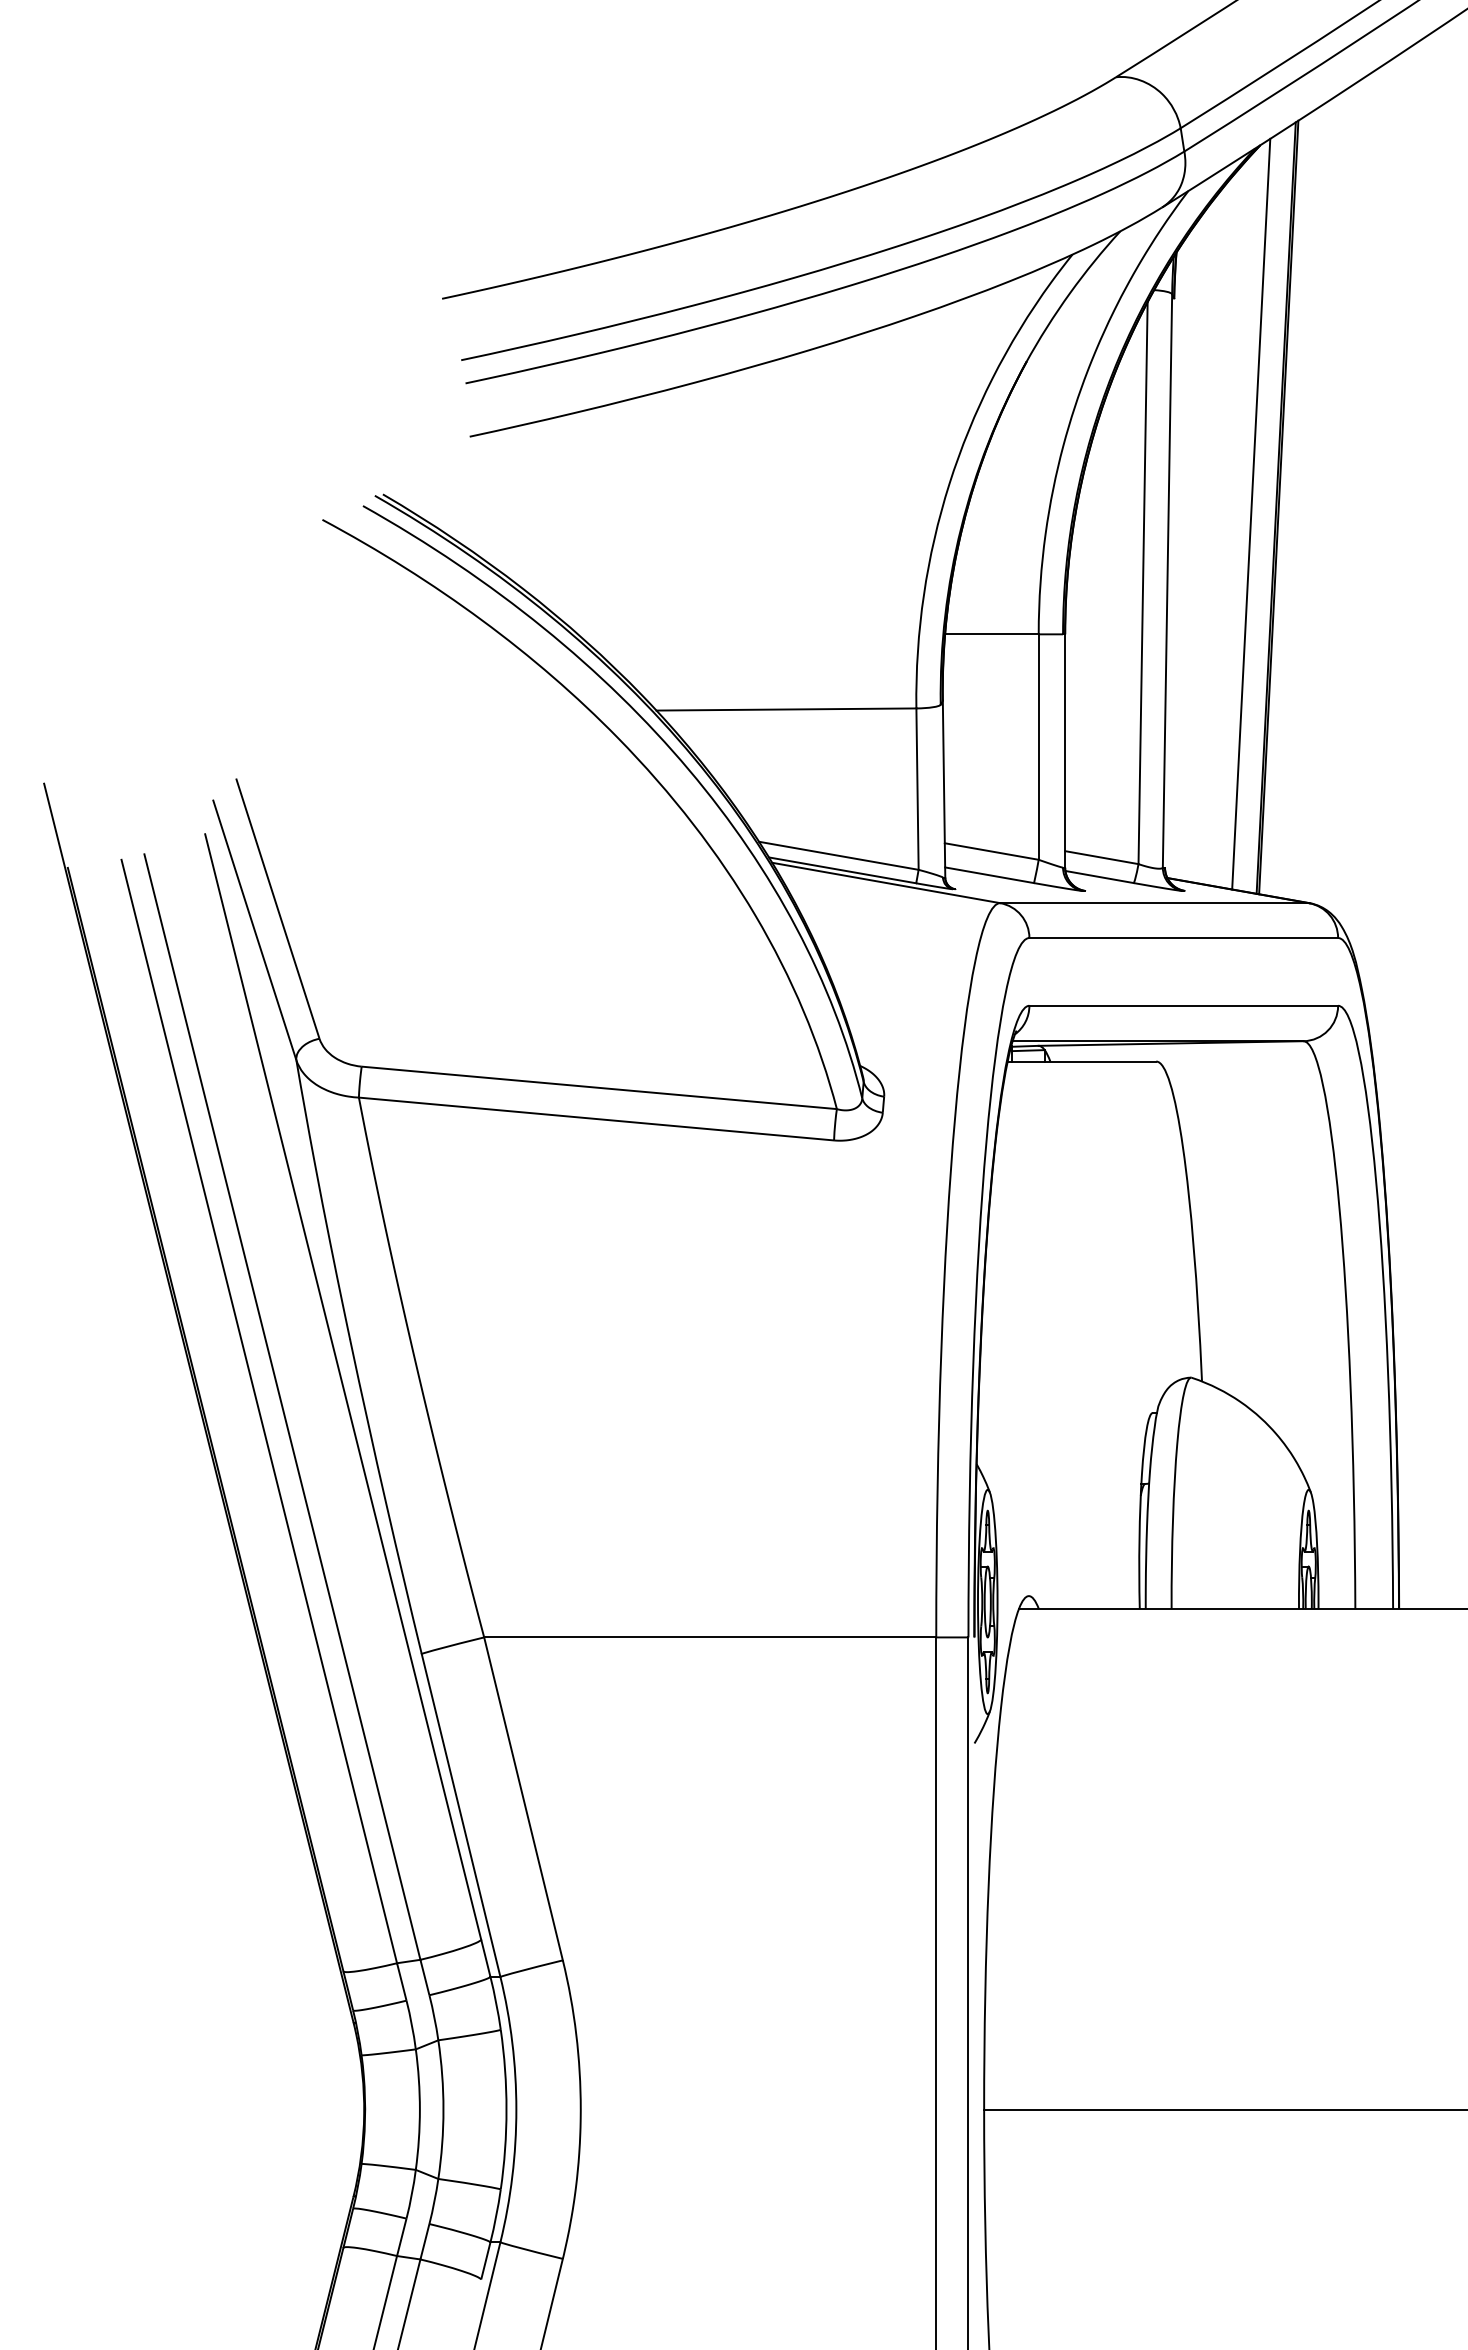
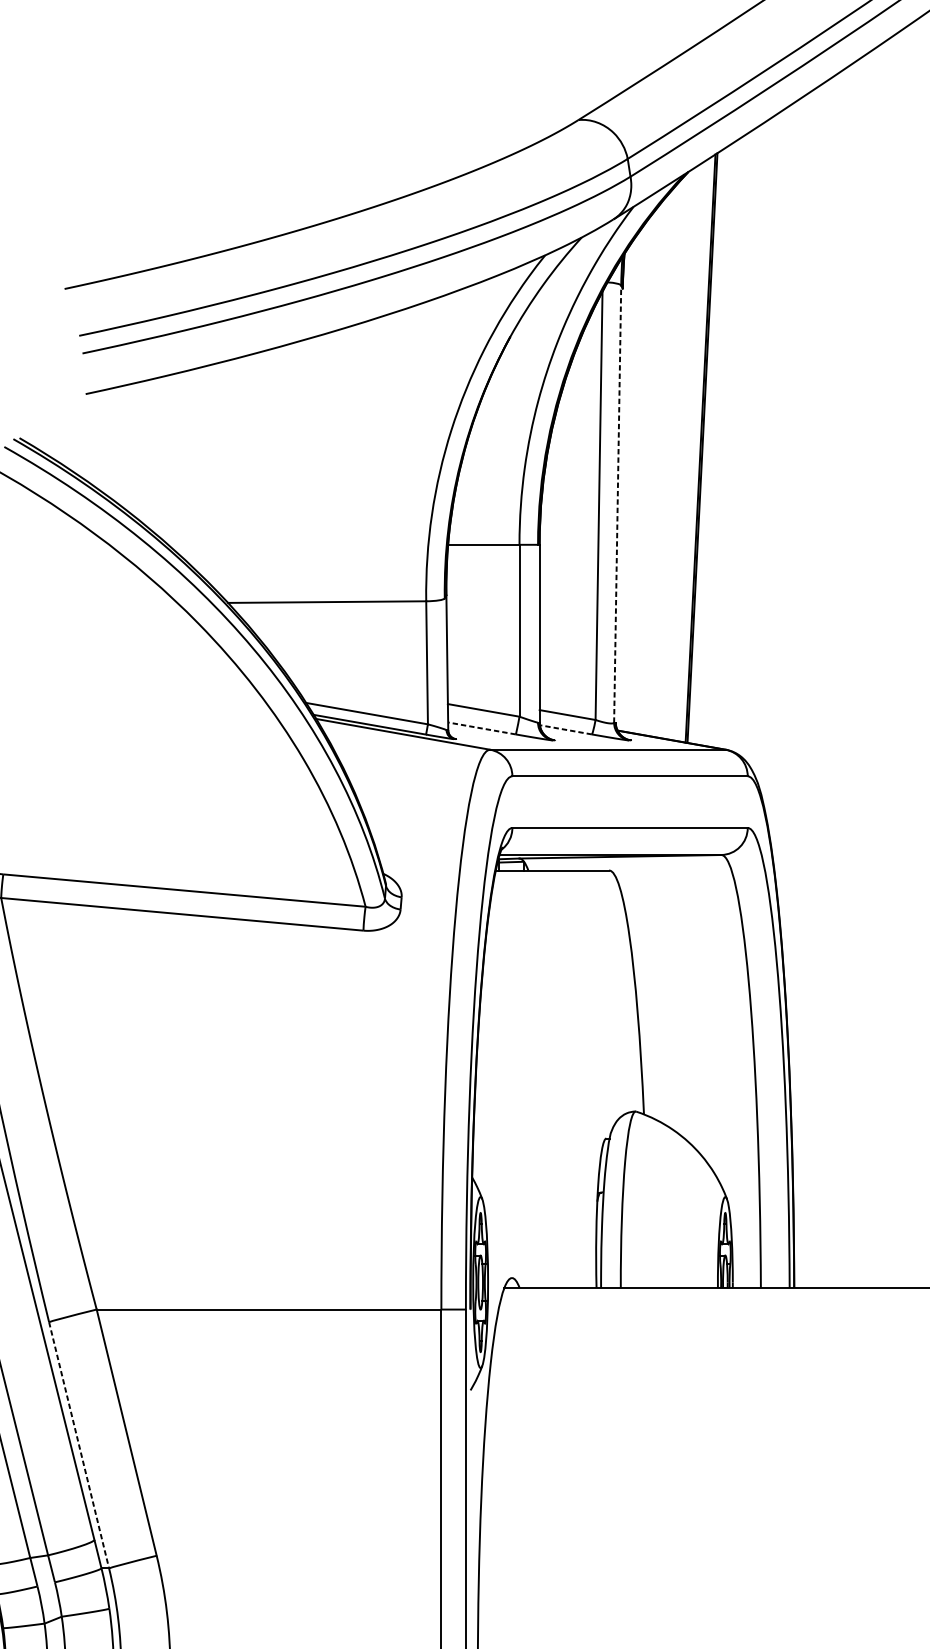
line: (1251, 513) -> (681, 452), removed
line: (1167, 580) -> (617, 503), solid -> dashed
line: (989, 875) -> (481, 728), solid -> dashed
line: (1099, 877) -> (565, 730), solid -> dashed
line: (461, 1815) -> (79, 1445), solid -> dashed

